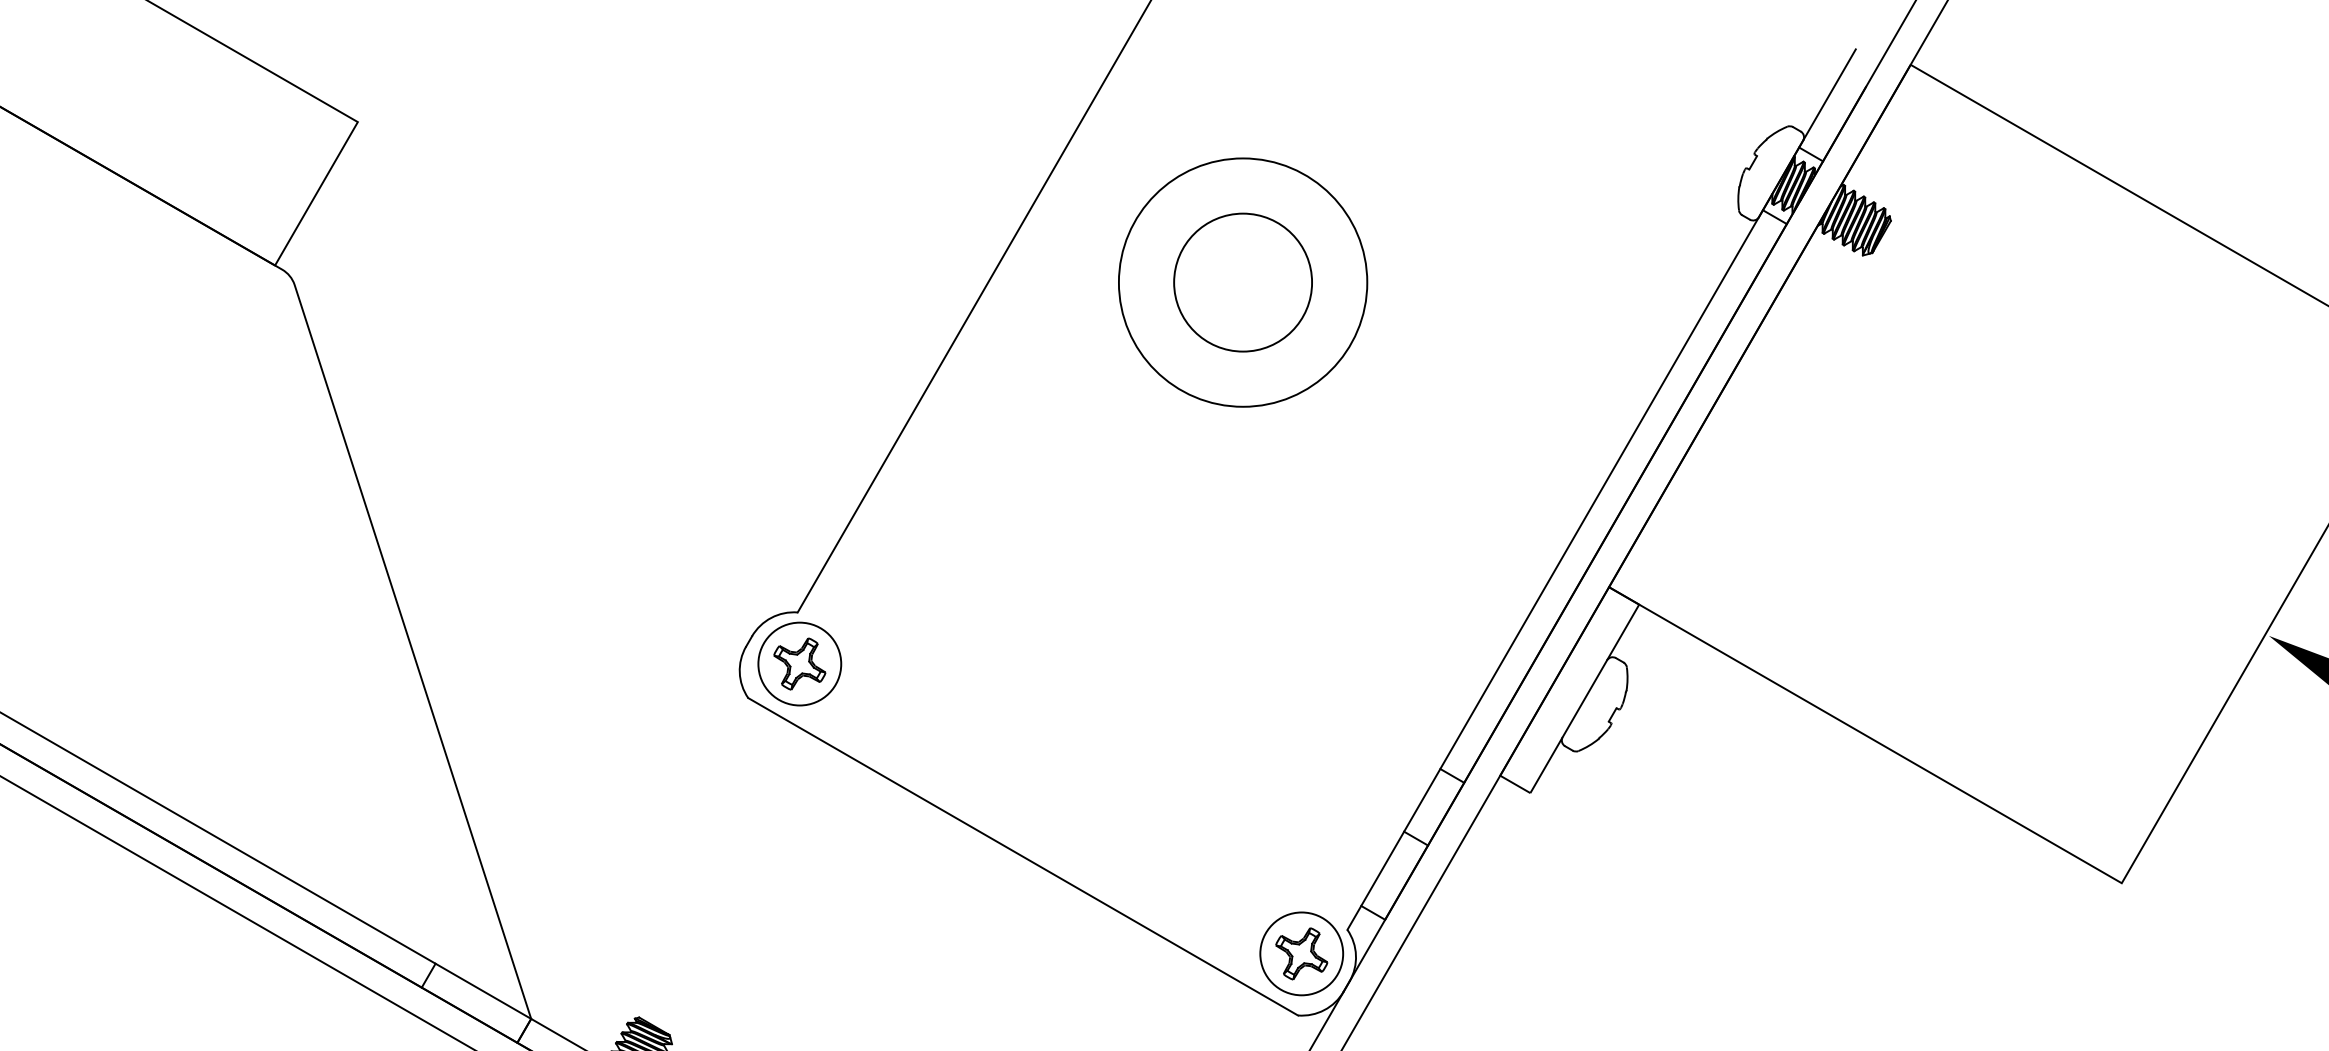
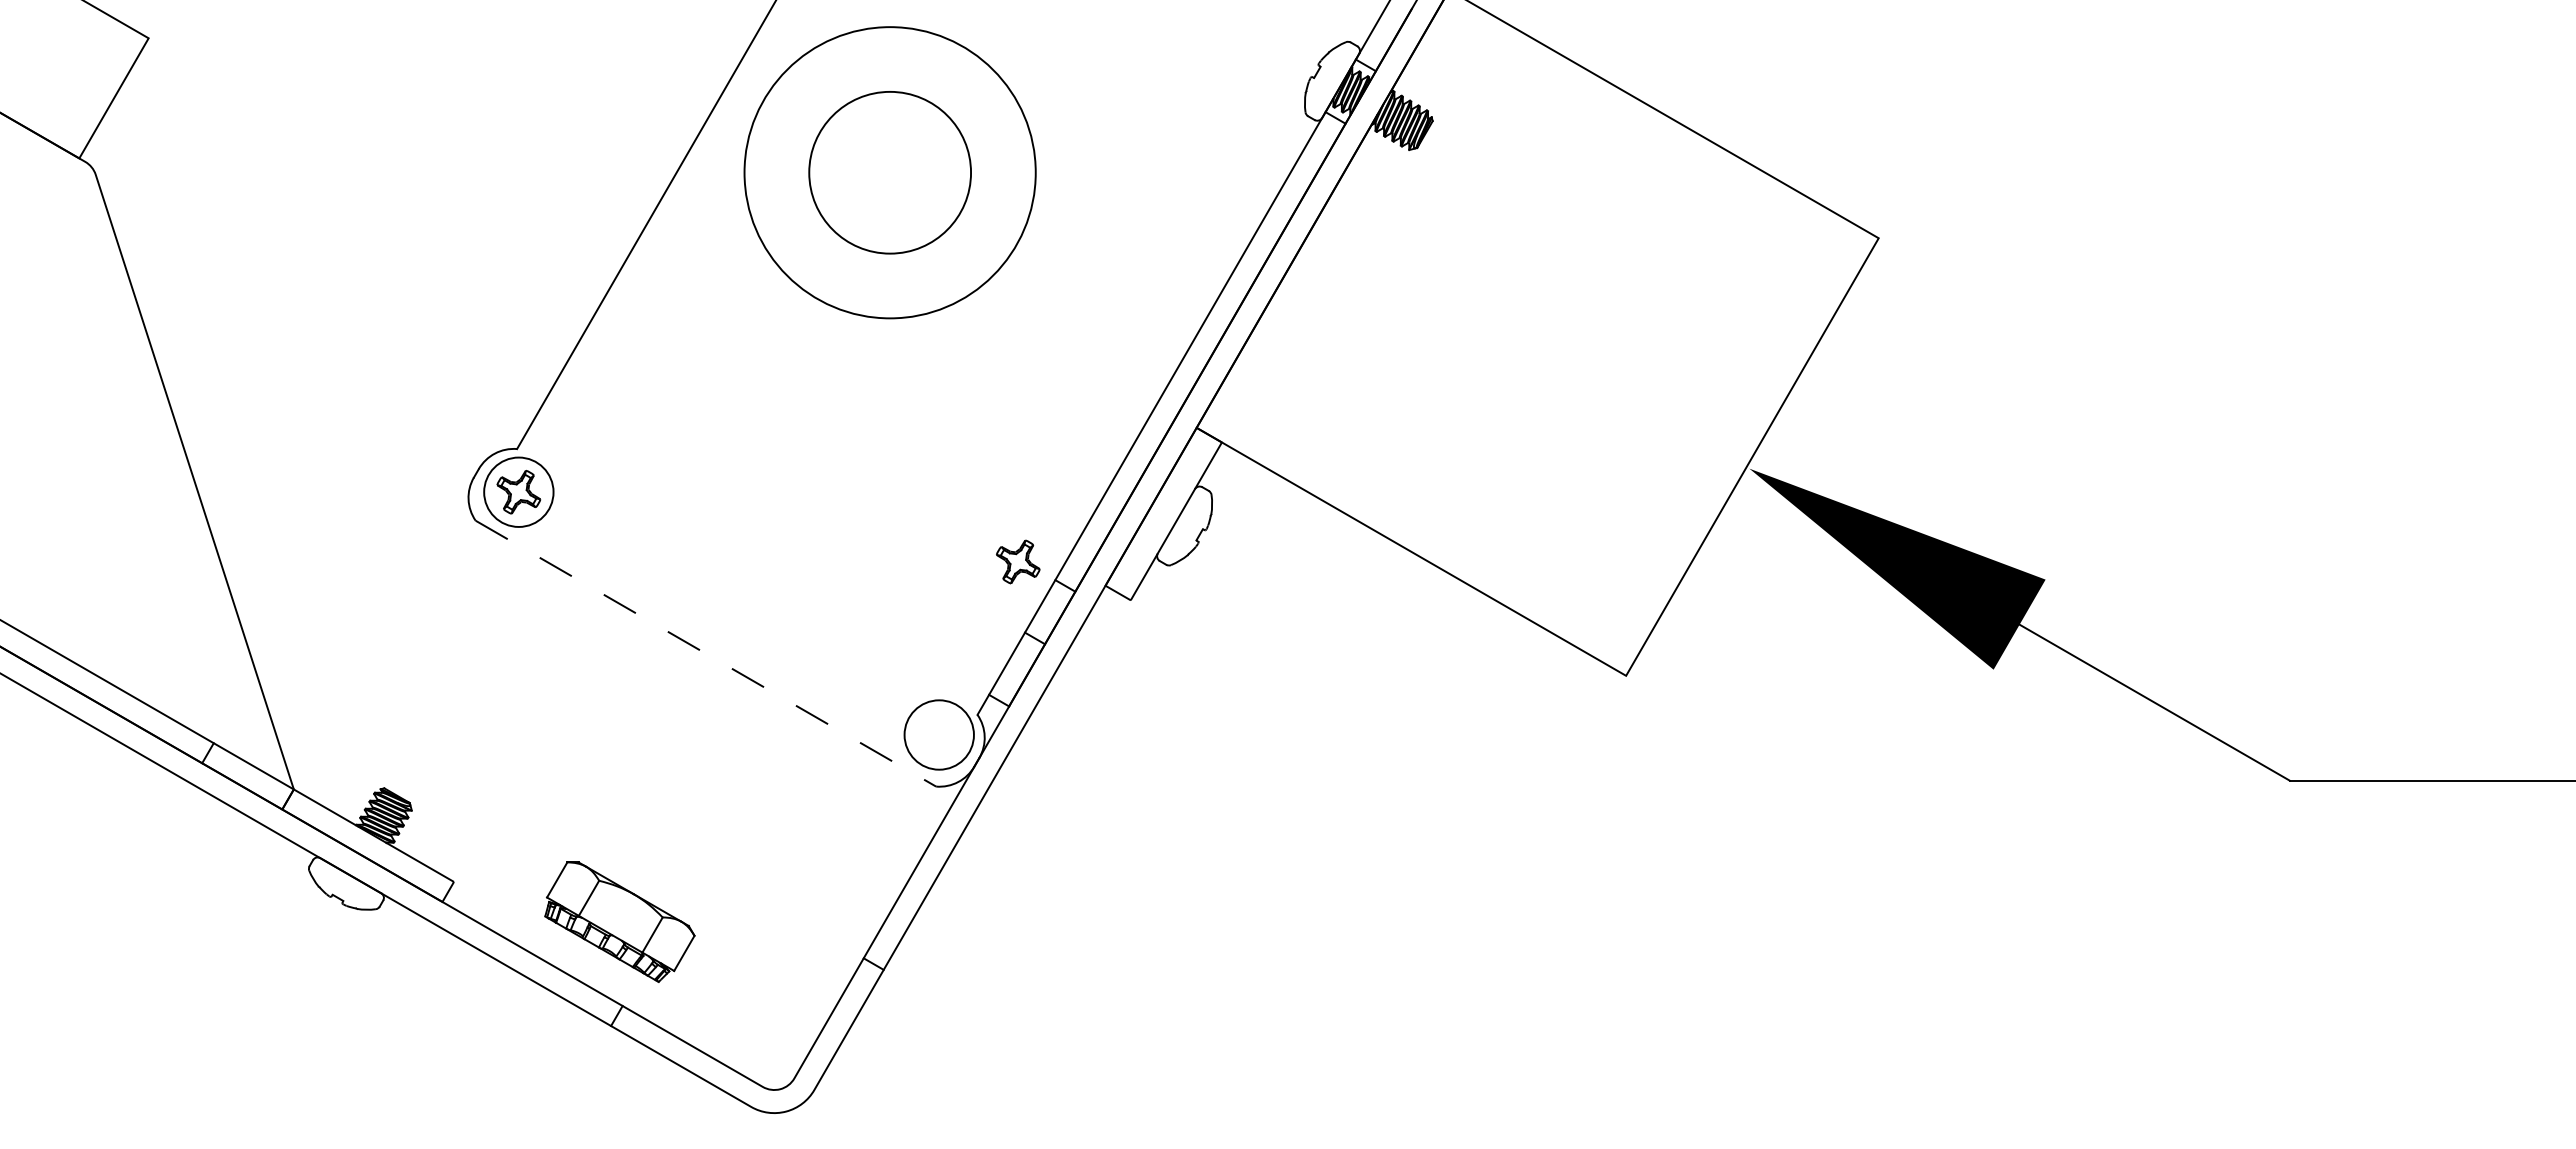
circle: (1242, 282) -> (889, 172), size x1.4
circle: (1243, 282) -> (890, 172), size x1.4
line: (1022, 856) -> (705, 653), solid -> dashed
part: (1302, 953) -> (1018, 561), moved

